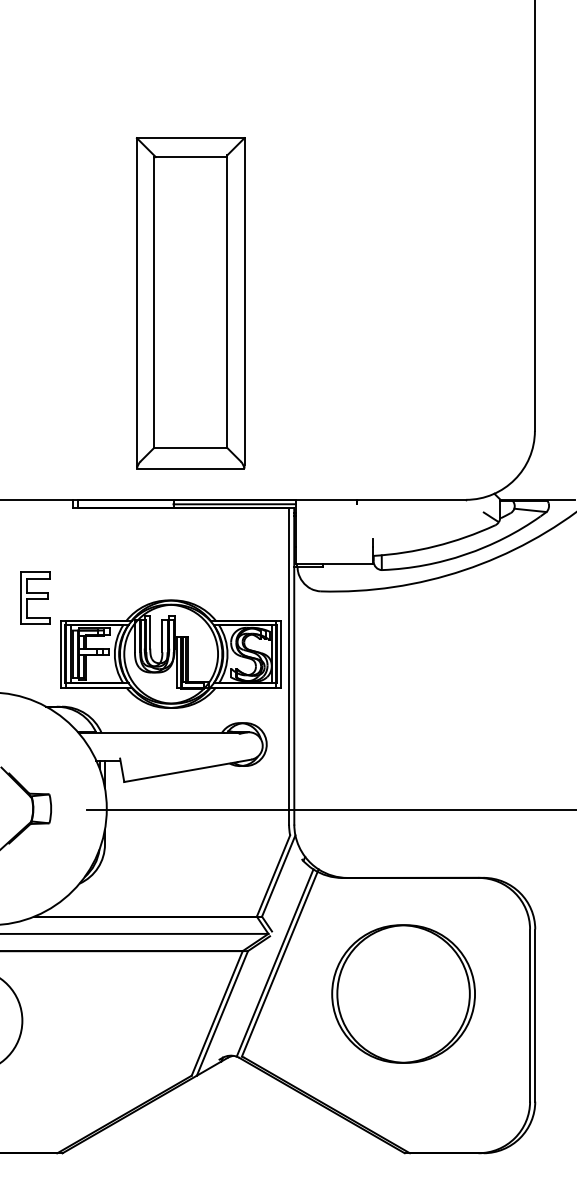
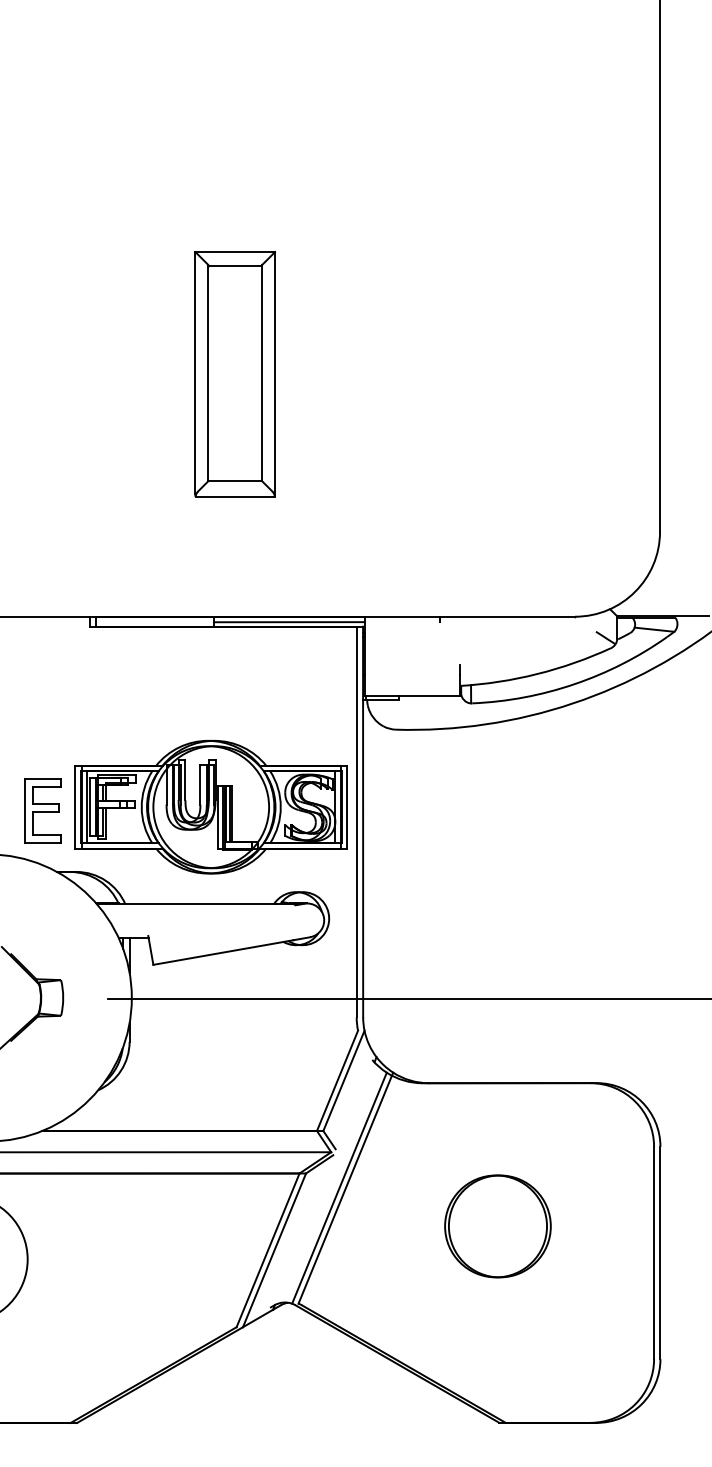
part: (190, 303) -> (235, 374), size x0.6
part: (35, 597) -> (43, 809), moved
part: (403, 993) -> (497, 1225), size x0.6

